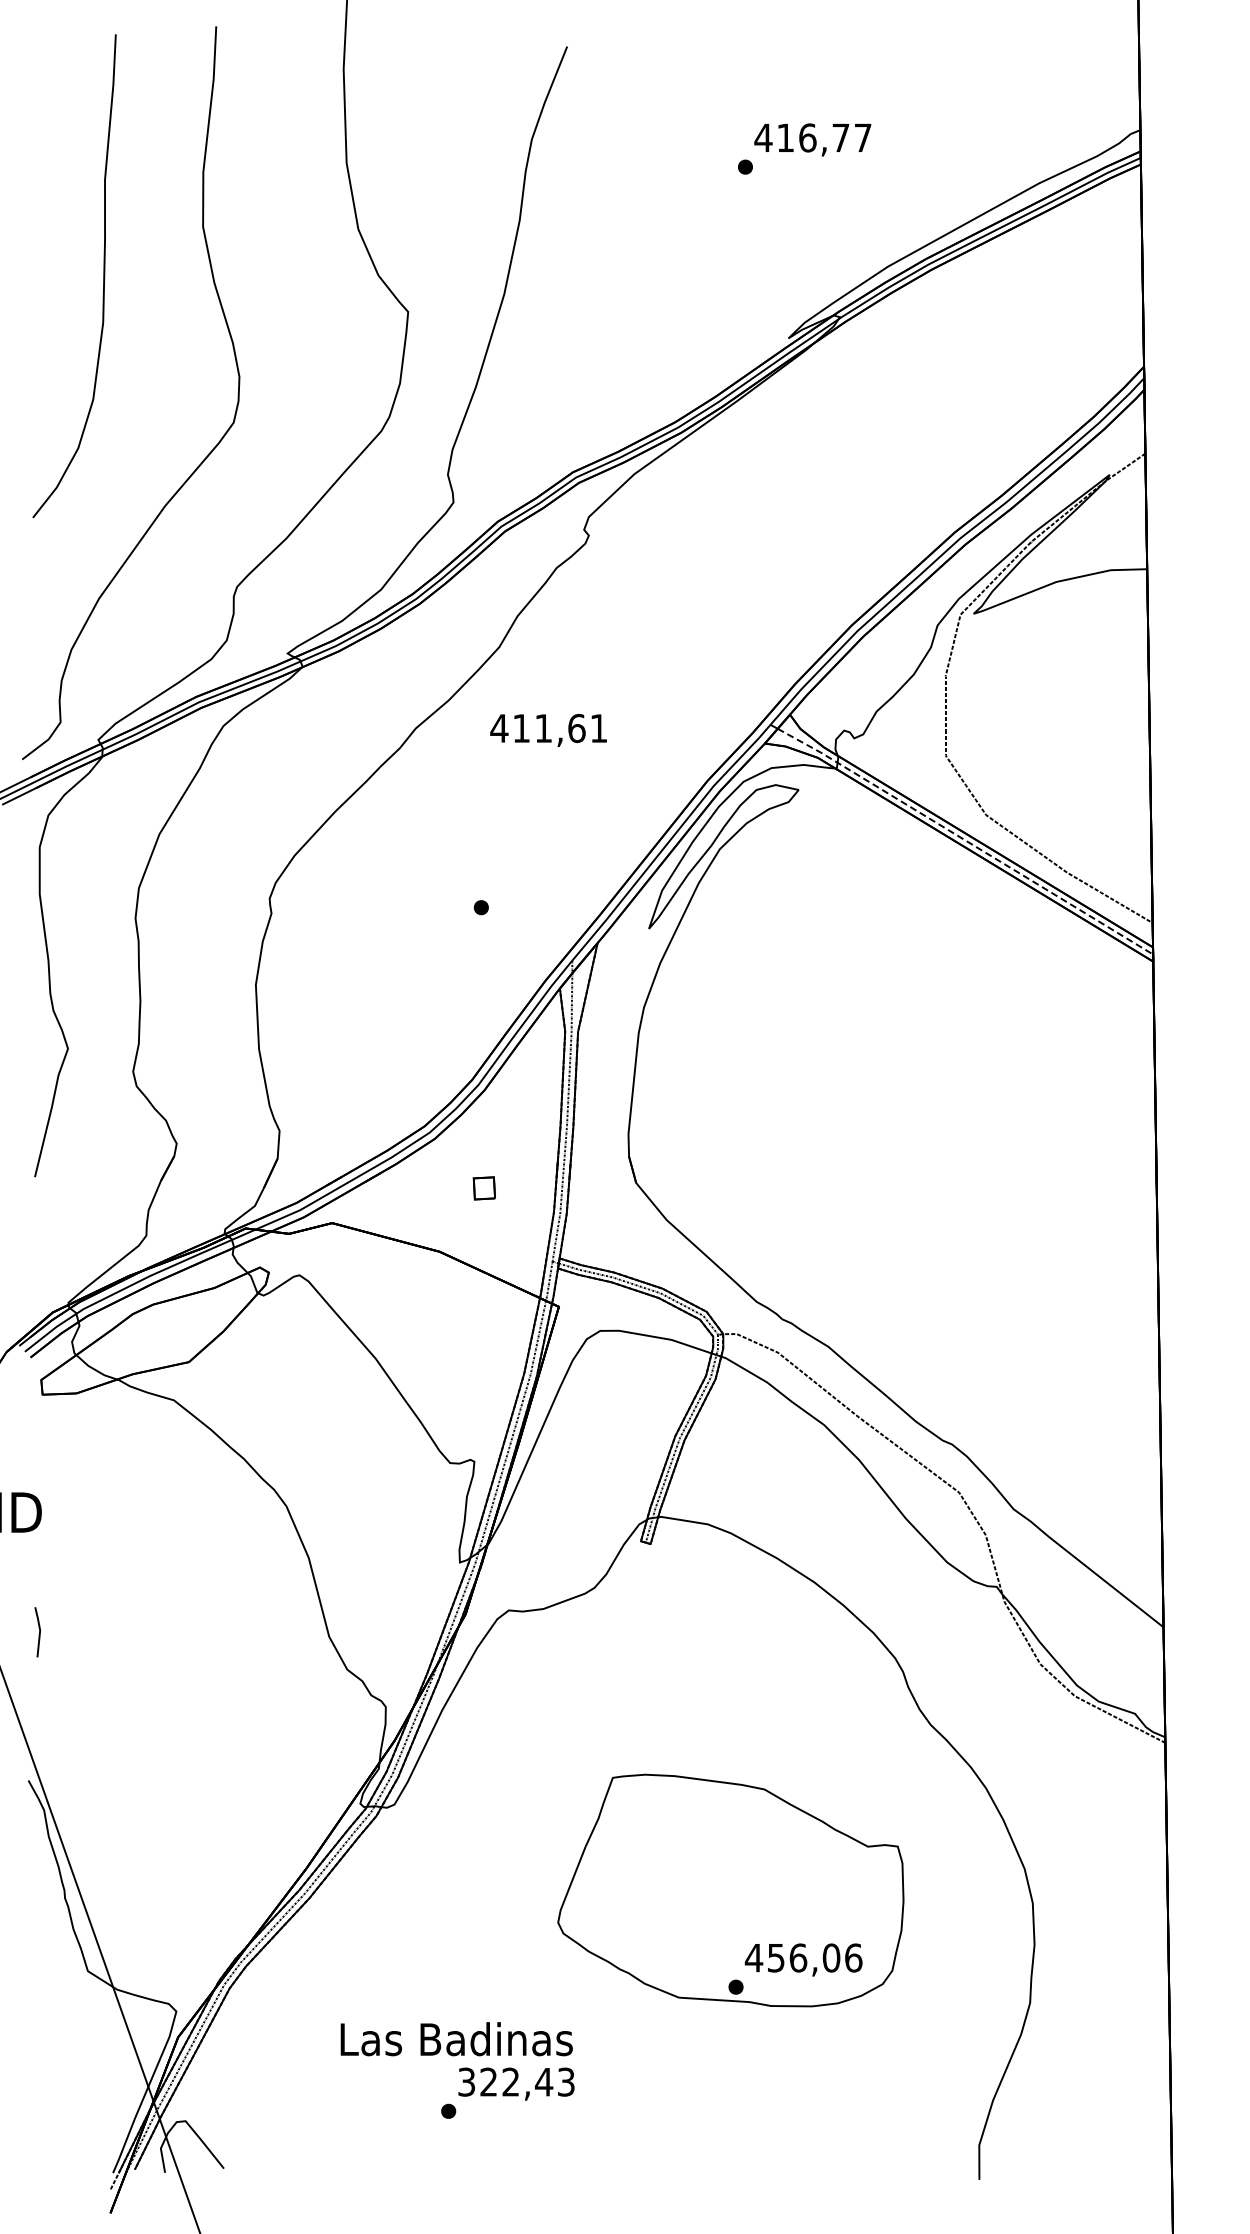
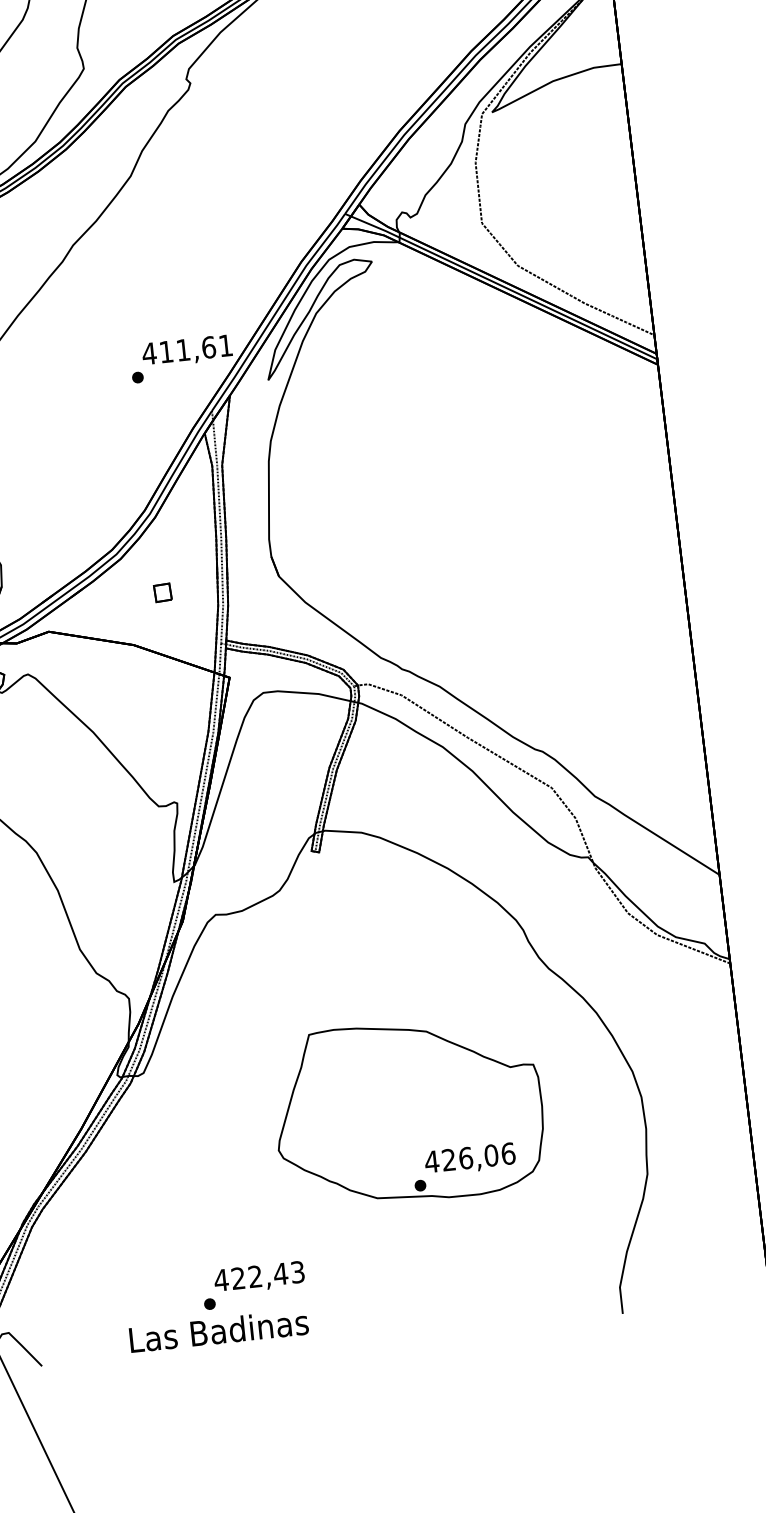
text: (548, 730) -> (187, 351), moved
line: (965, 840) -> (504, 286), dashed -> solid
text: (775, 1957) -> (448, 1159), 456,06 -> 426,06
text: (456, 2039) -> (218, 1331), moved
text: (466, 2081) -> (221, 1279), 322,43 -> 422,43

